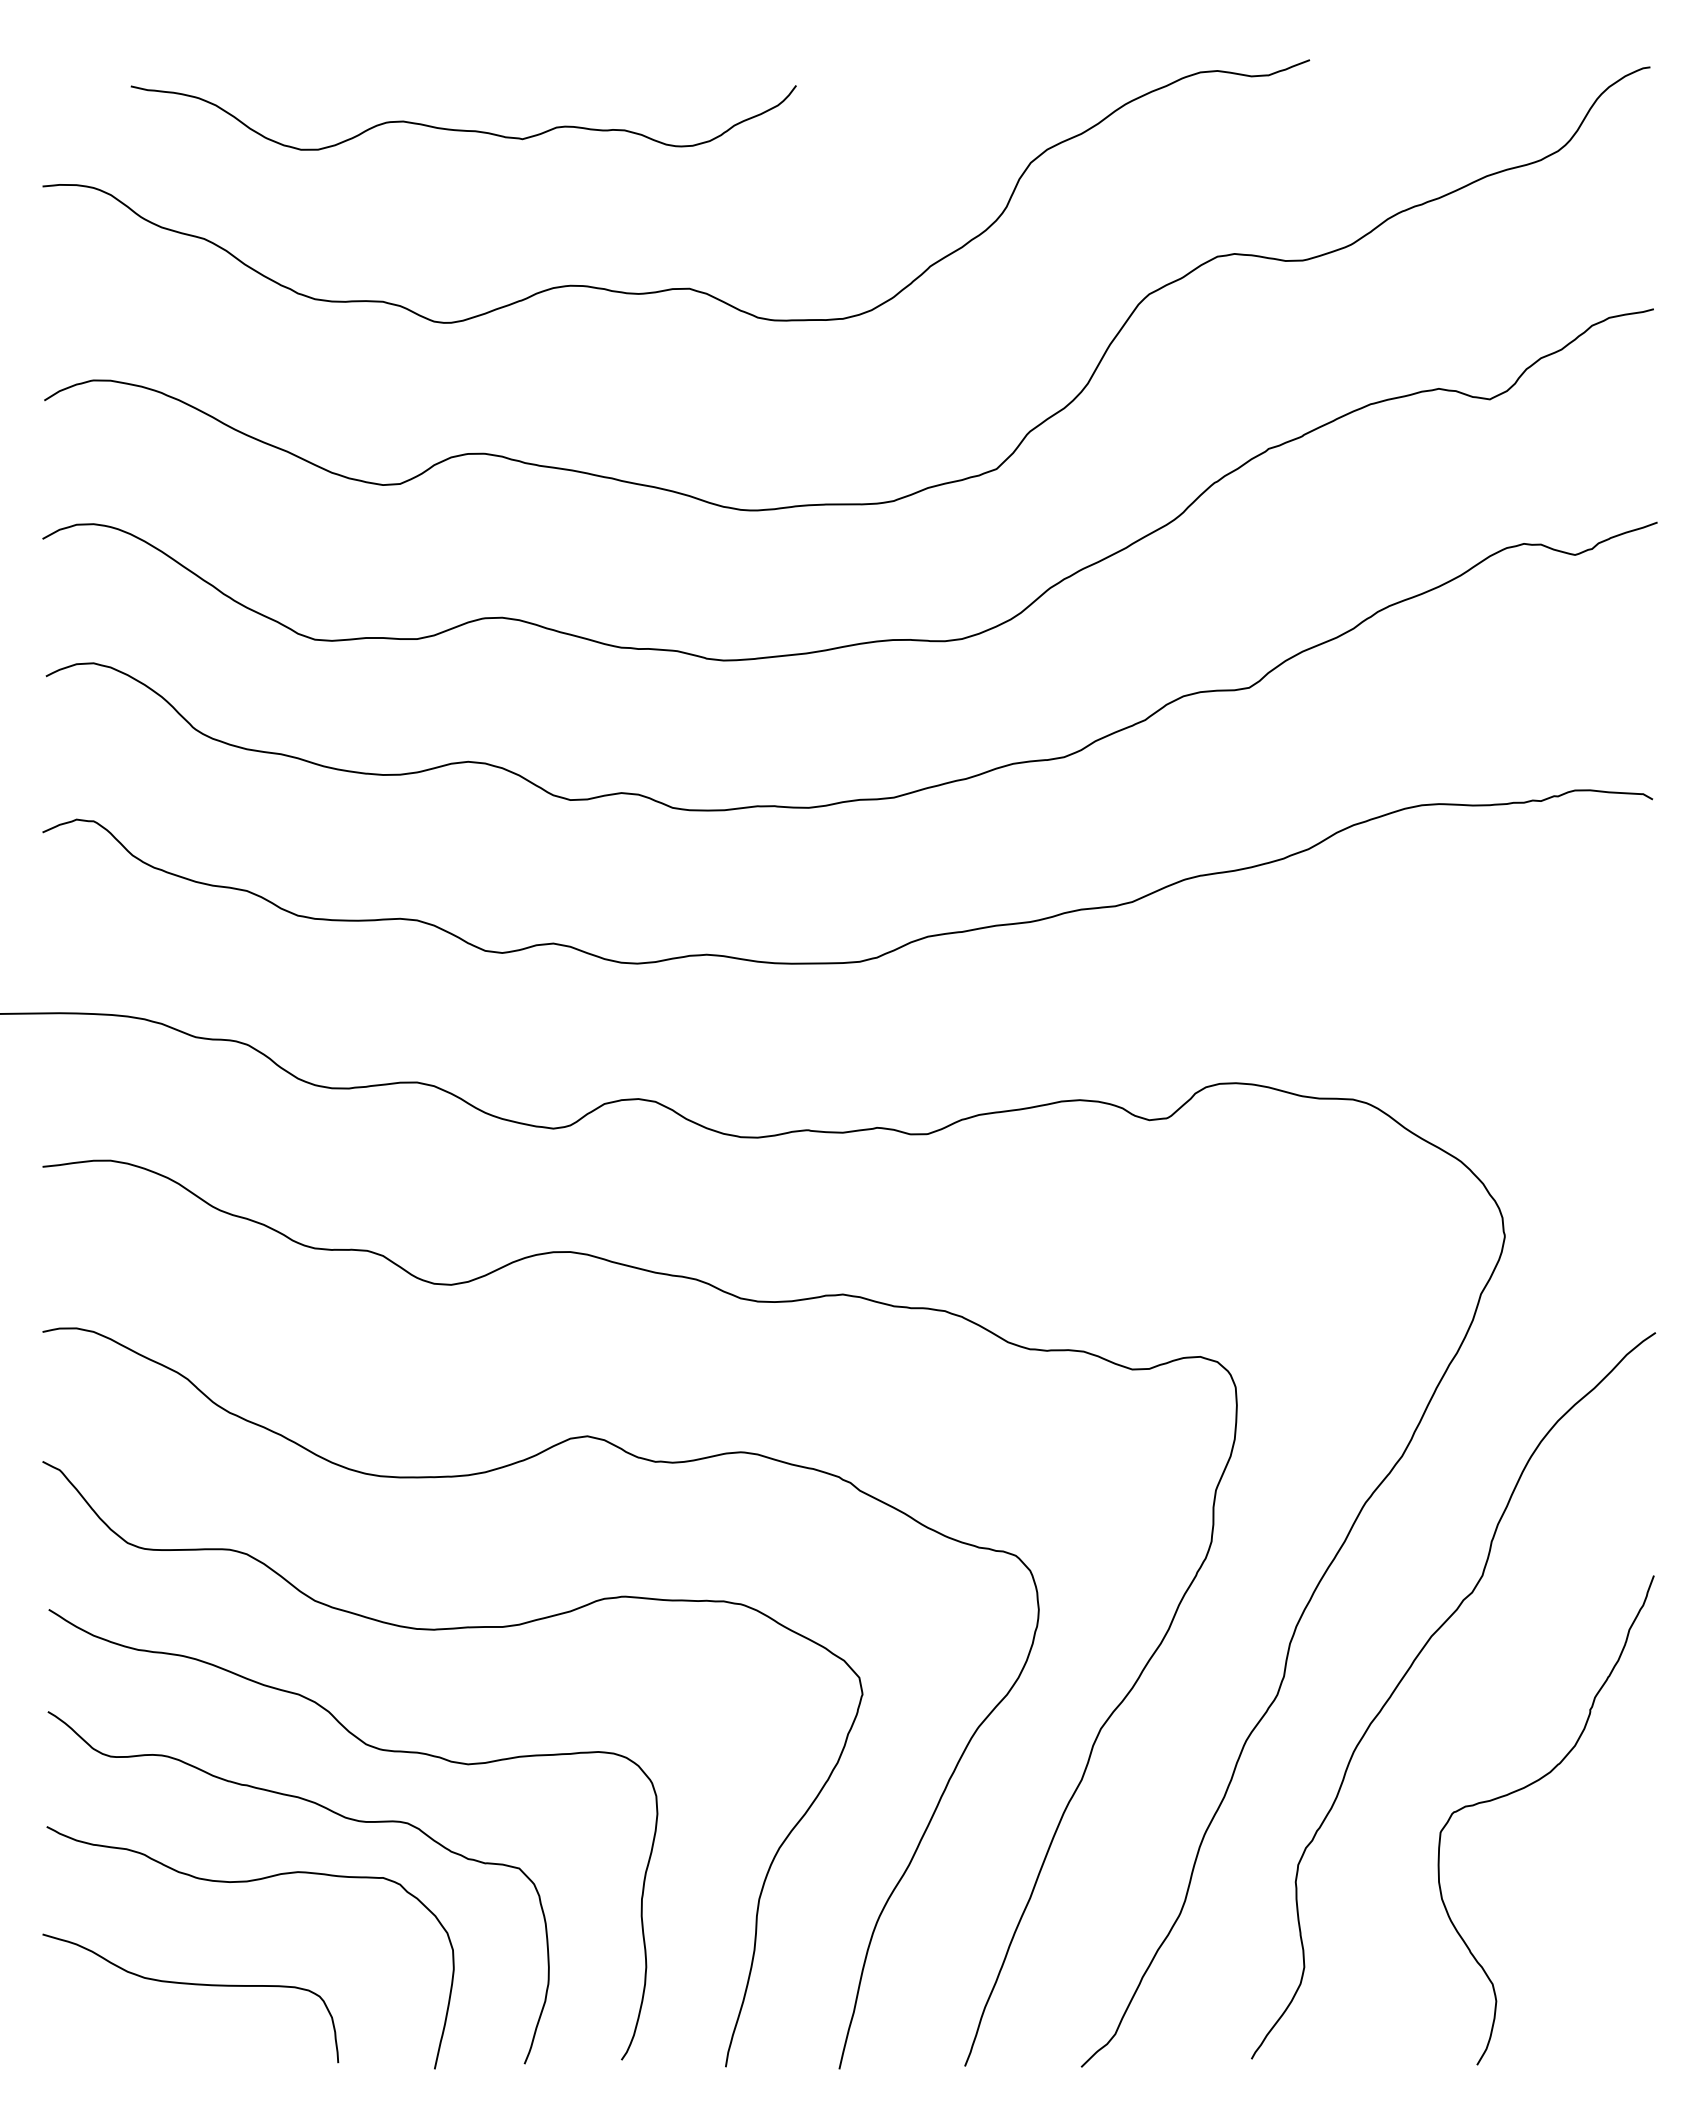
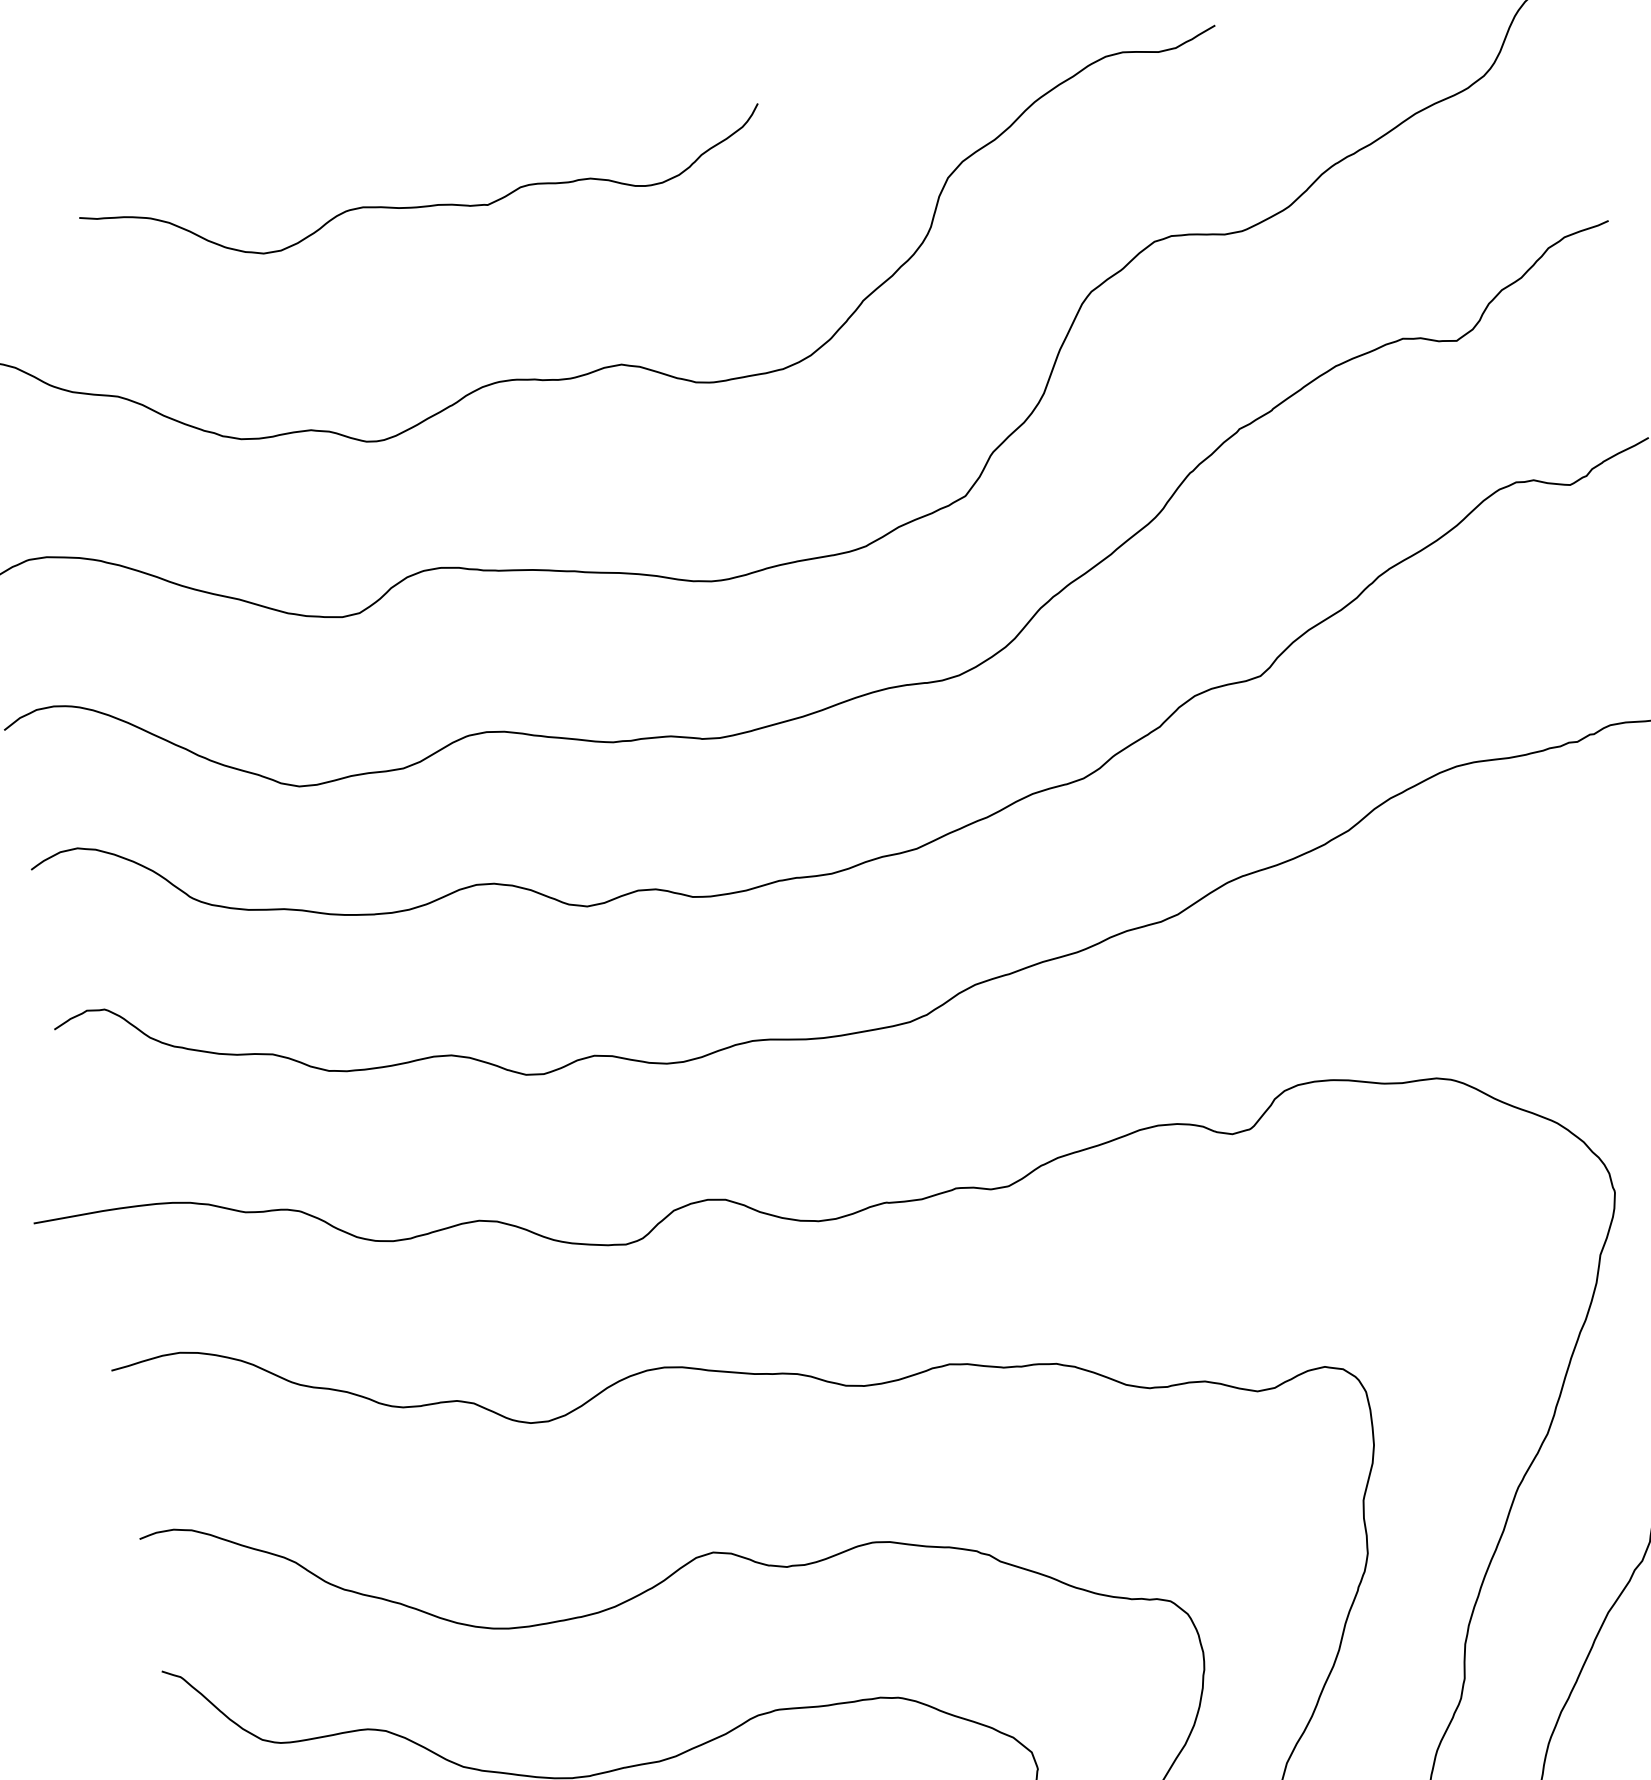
curve: (463, 129) -> (425, 205), moved

